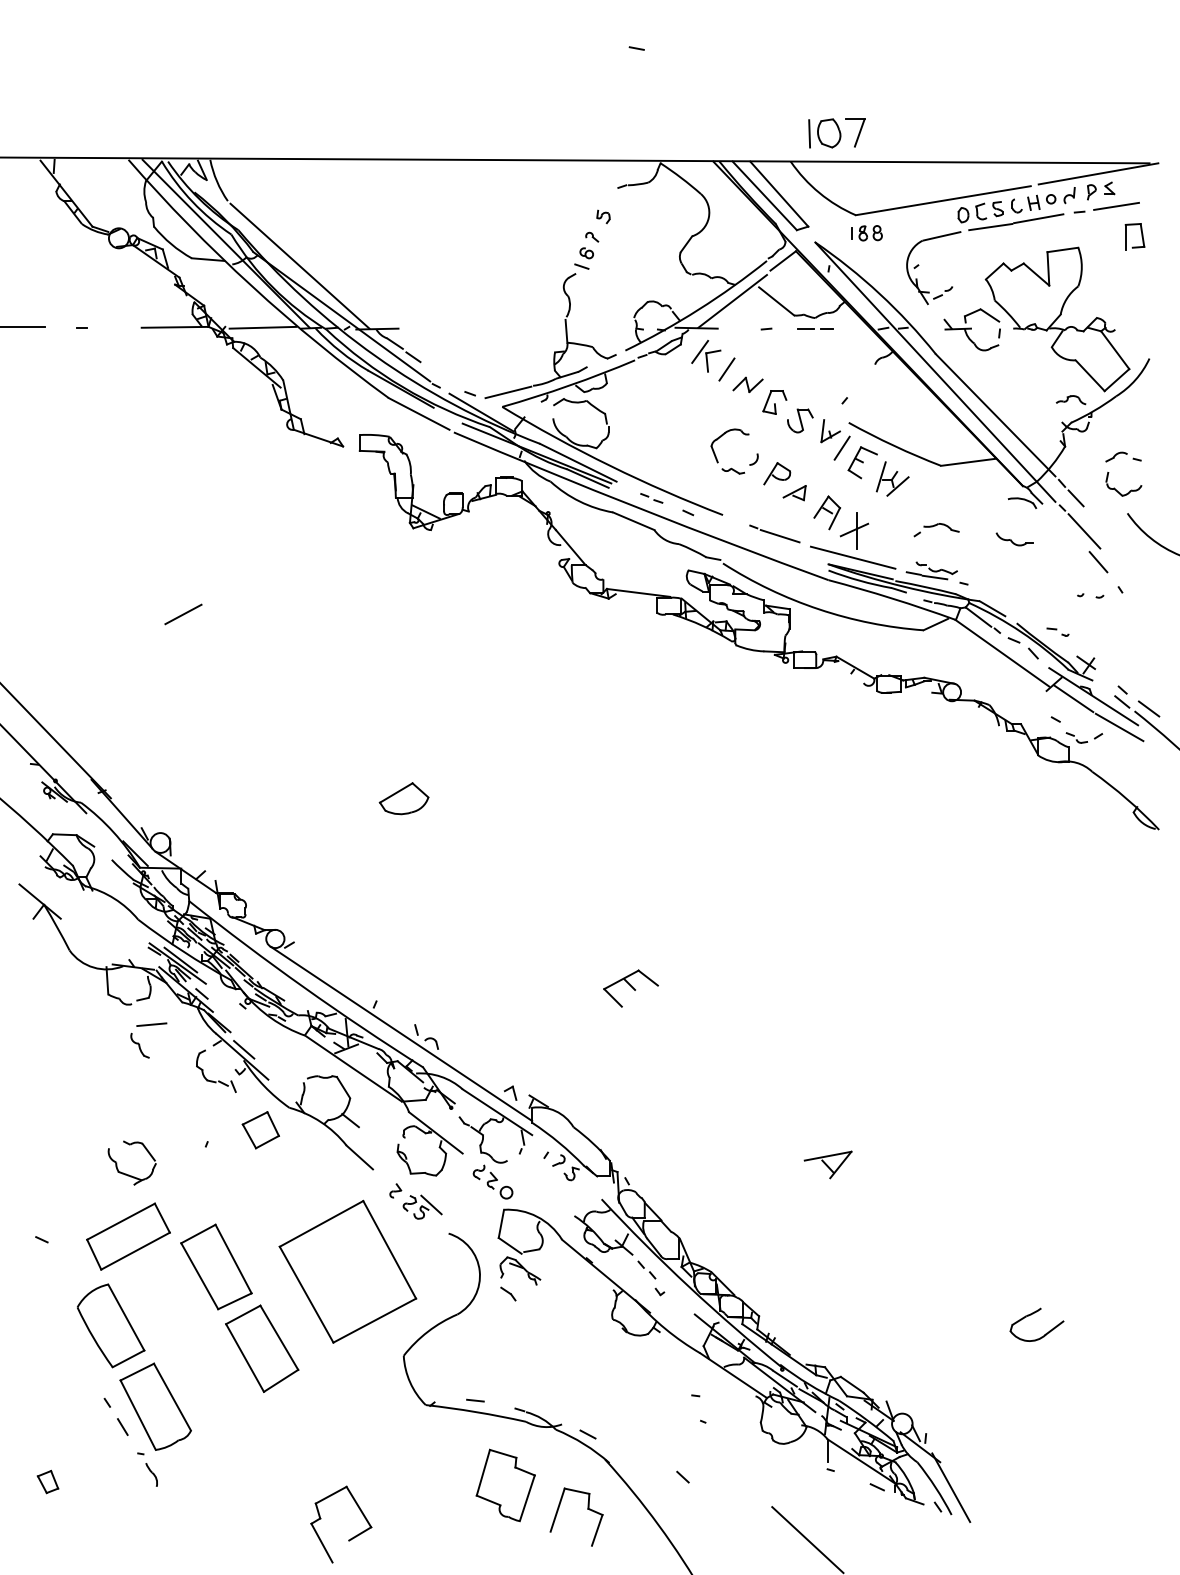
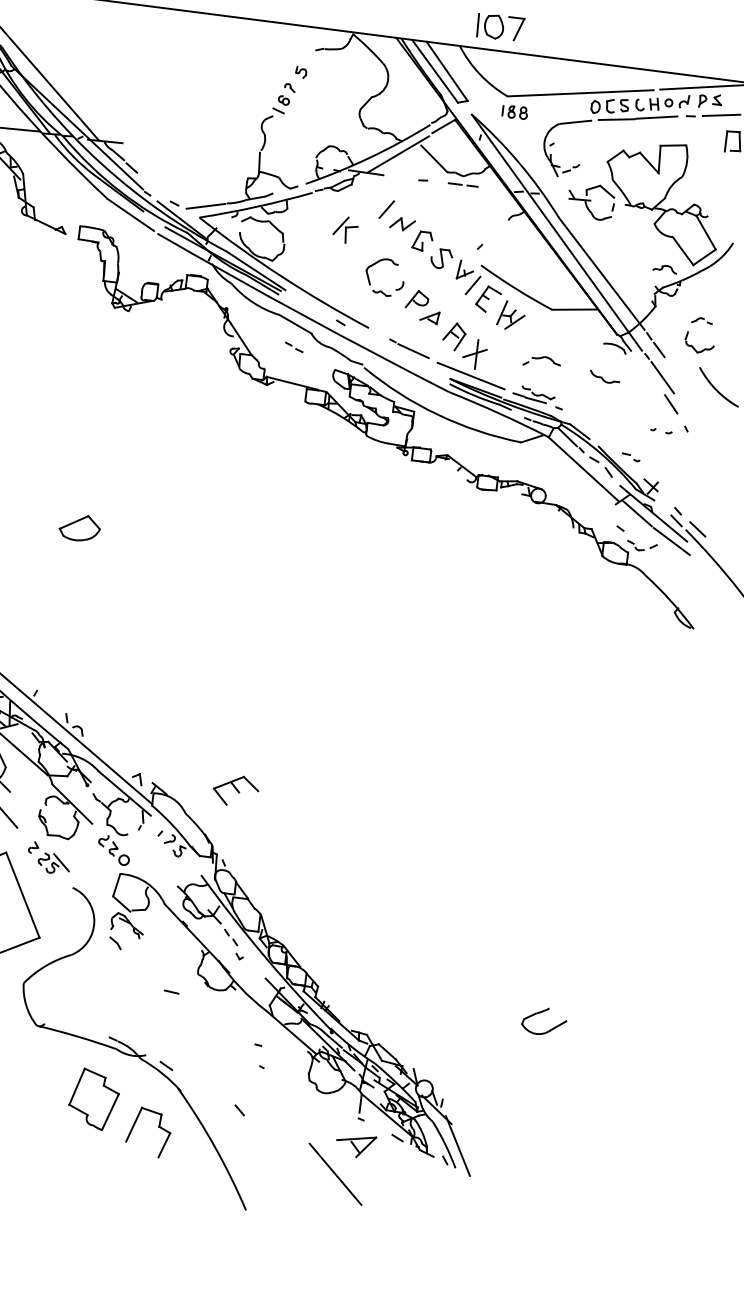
part: (706, 356) -> (345, 230), moved
part: (1123, 456) -> (702, 320), size x0.7
part: (651, 498) -> (294, 347), moved
part: (630, 988) -> (235, 790), moved
part: (827, 1164) -> (355, 1145), moved
line: (475, 1400) -> (171, 991), moved

